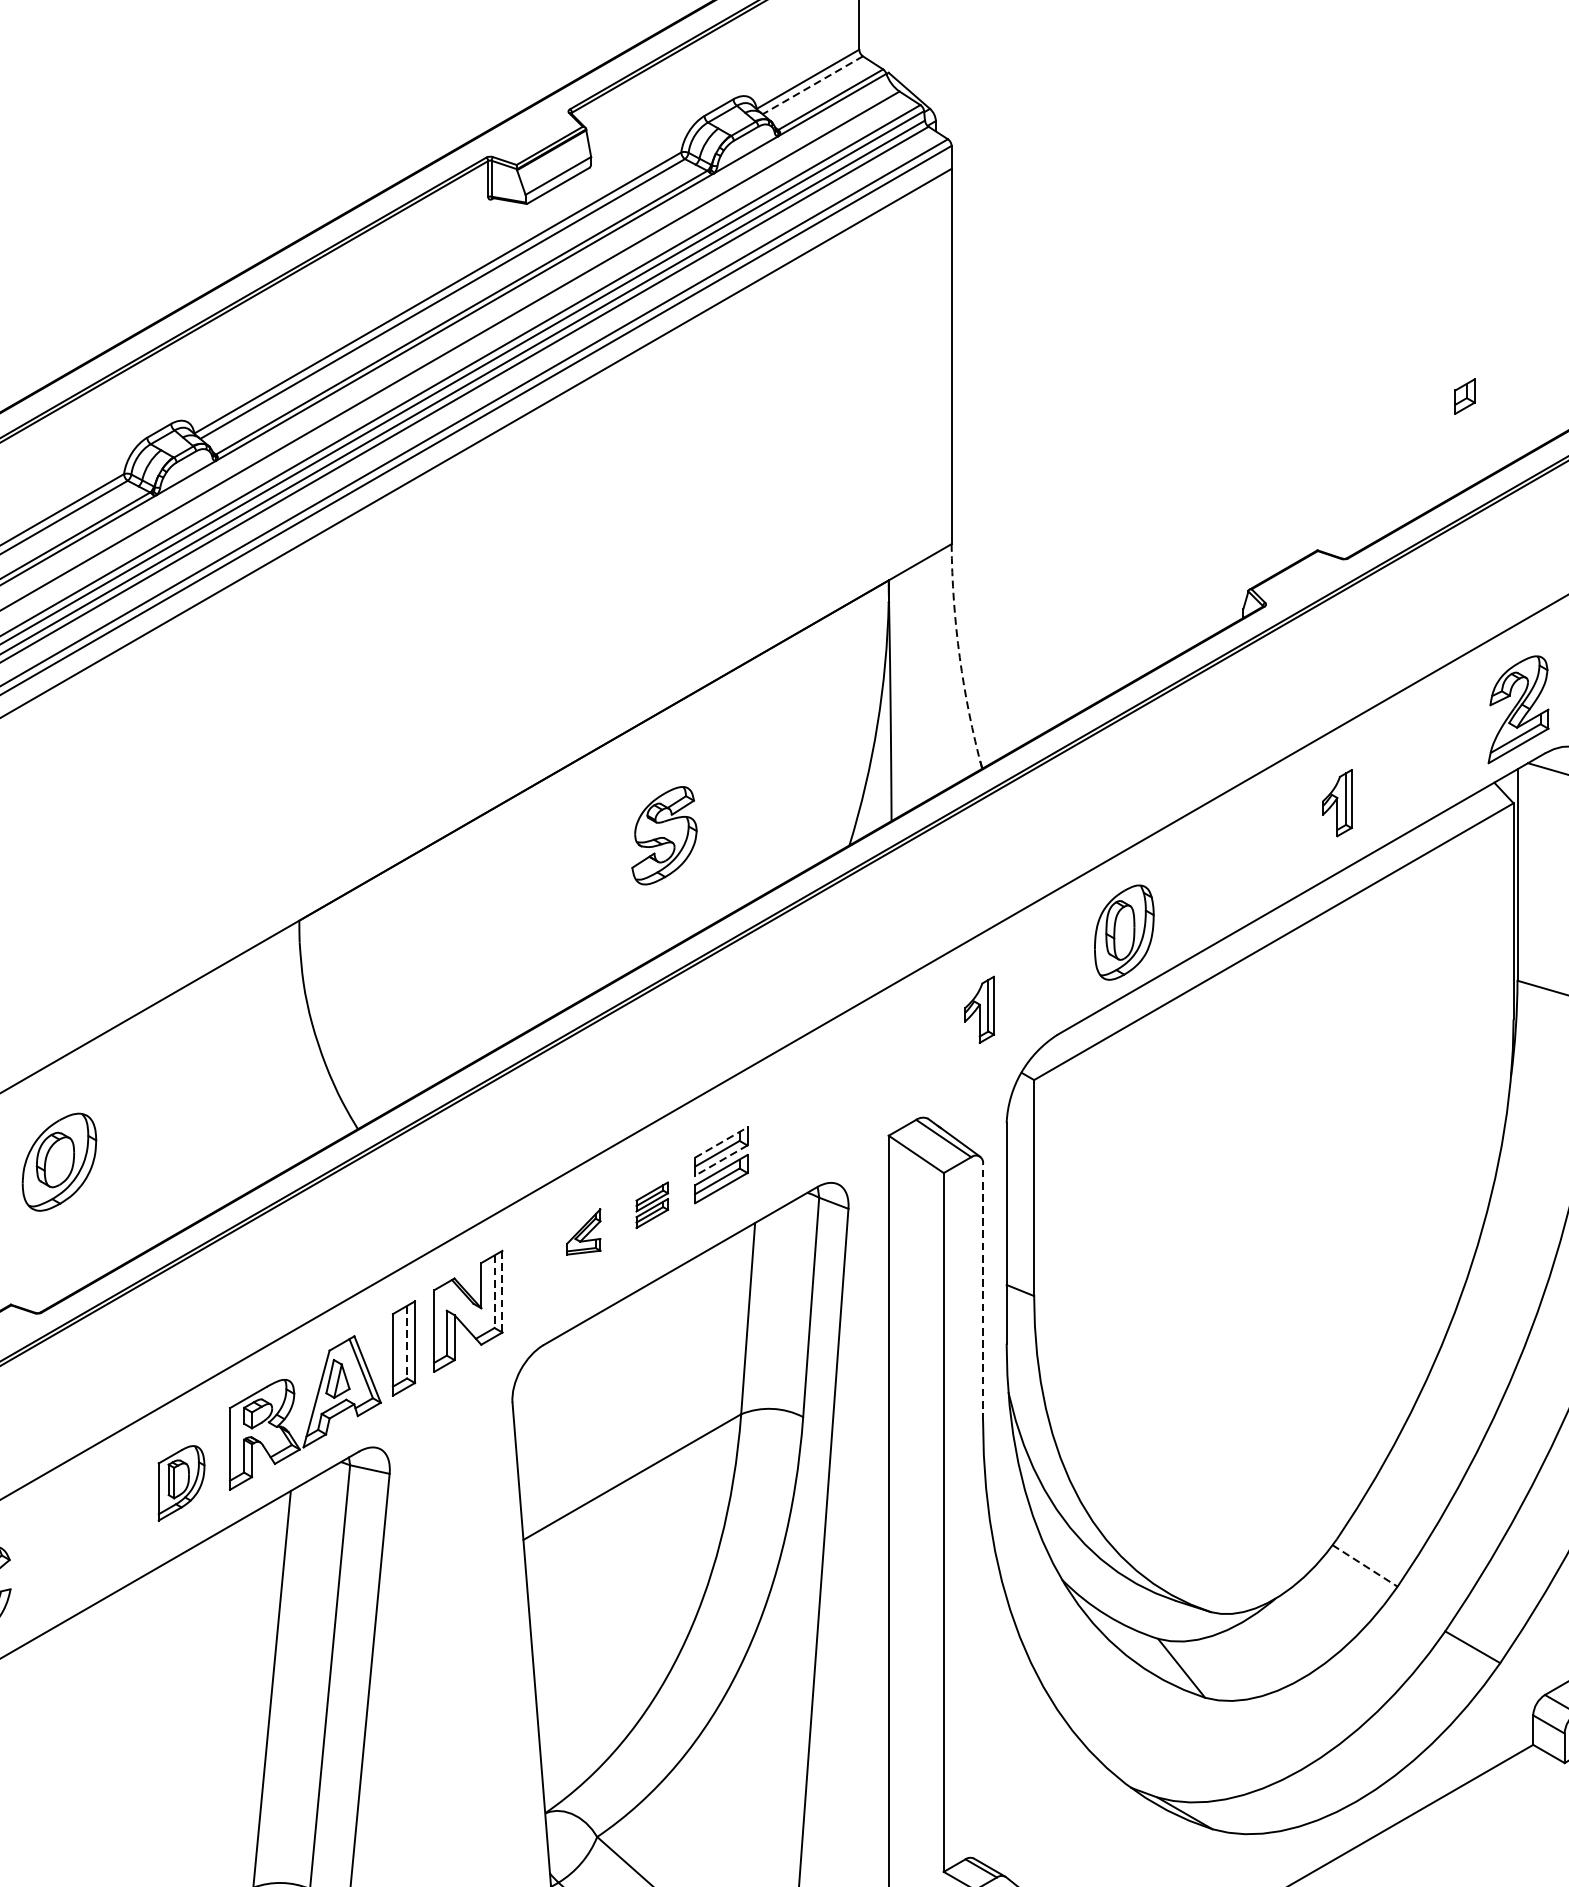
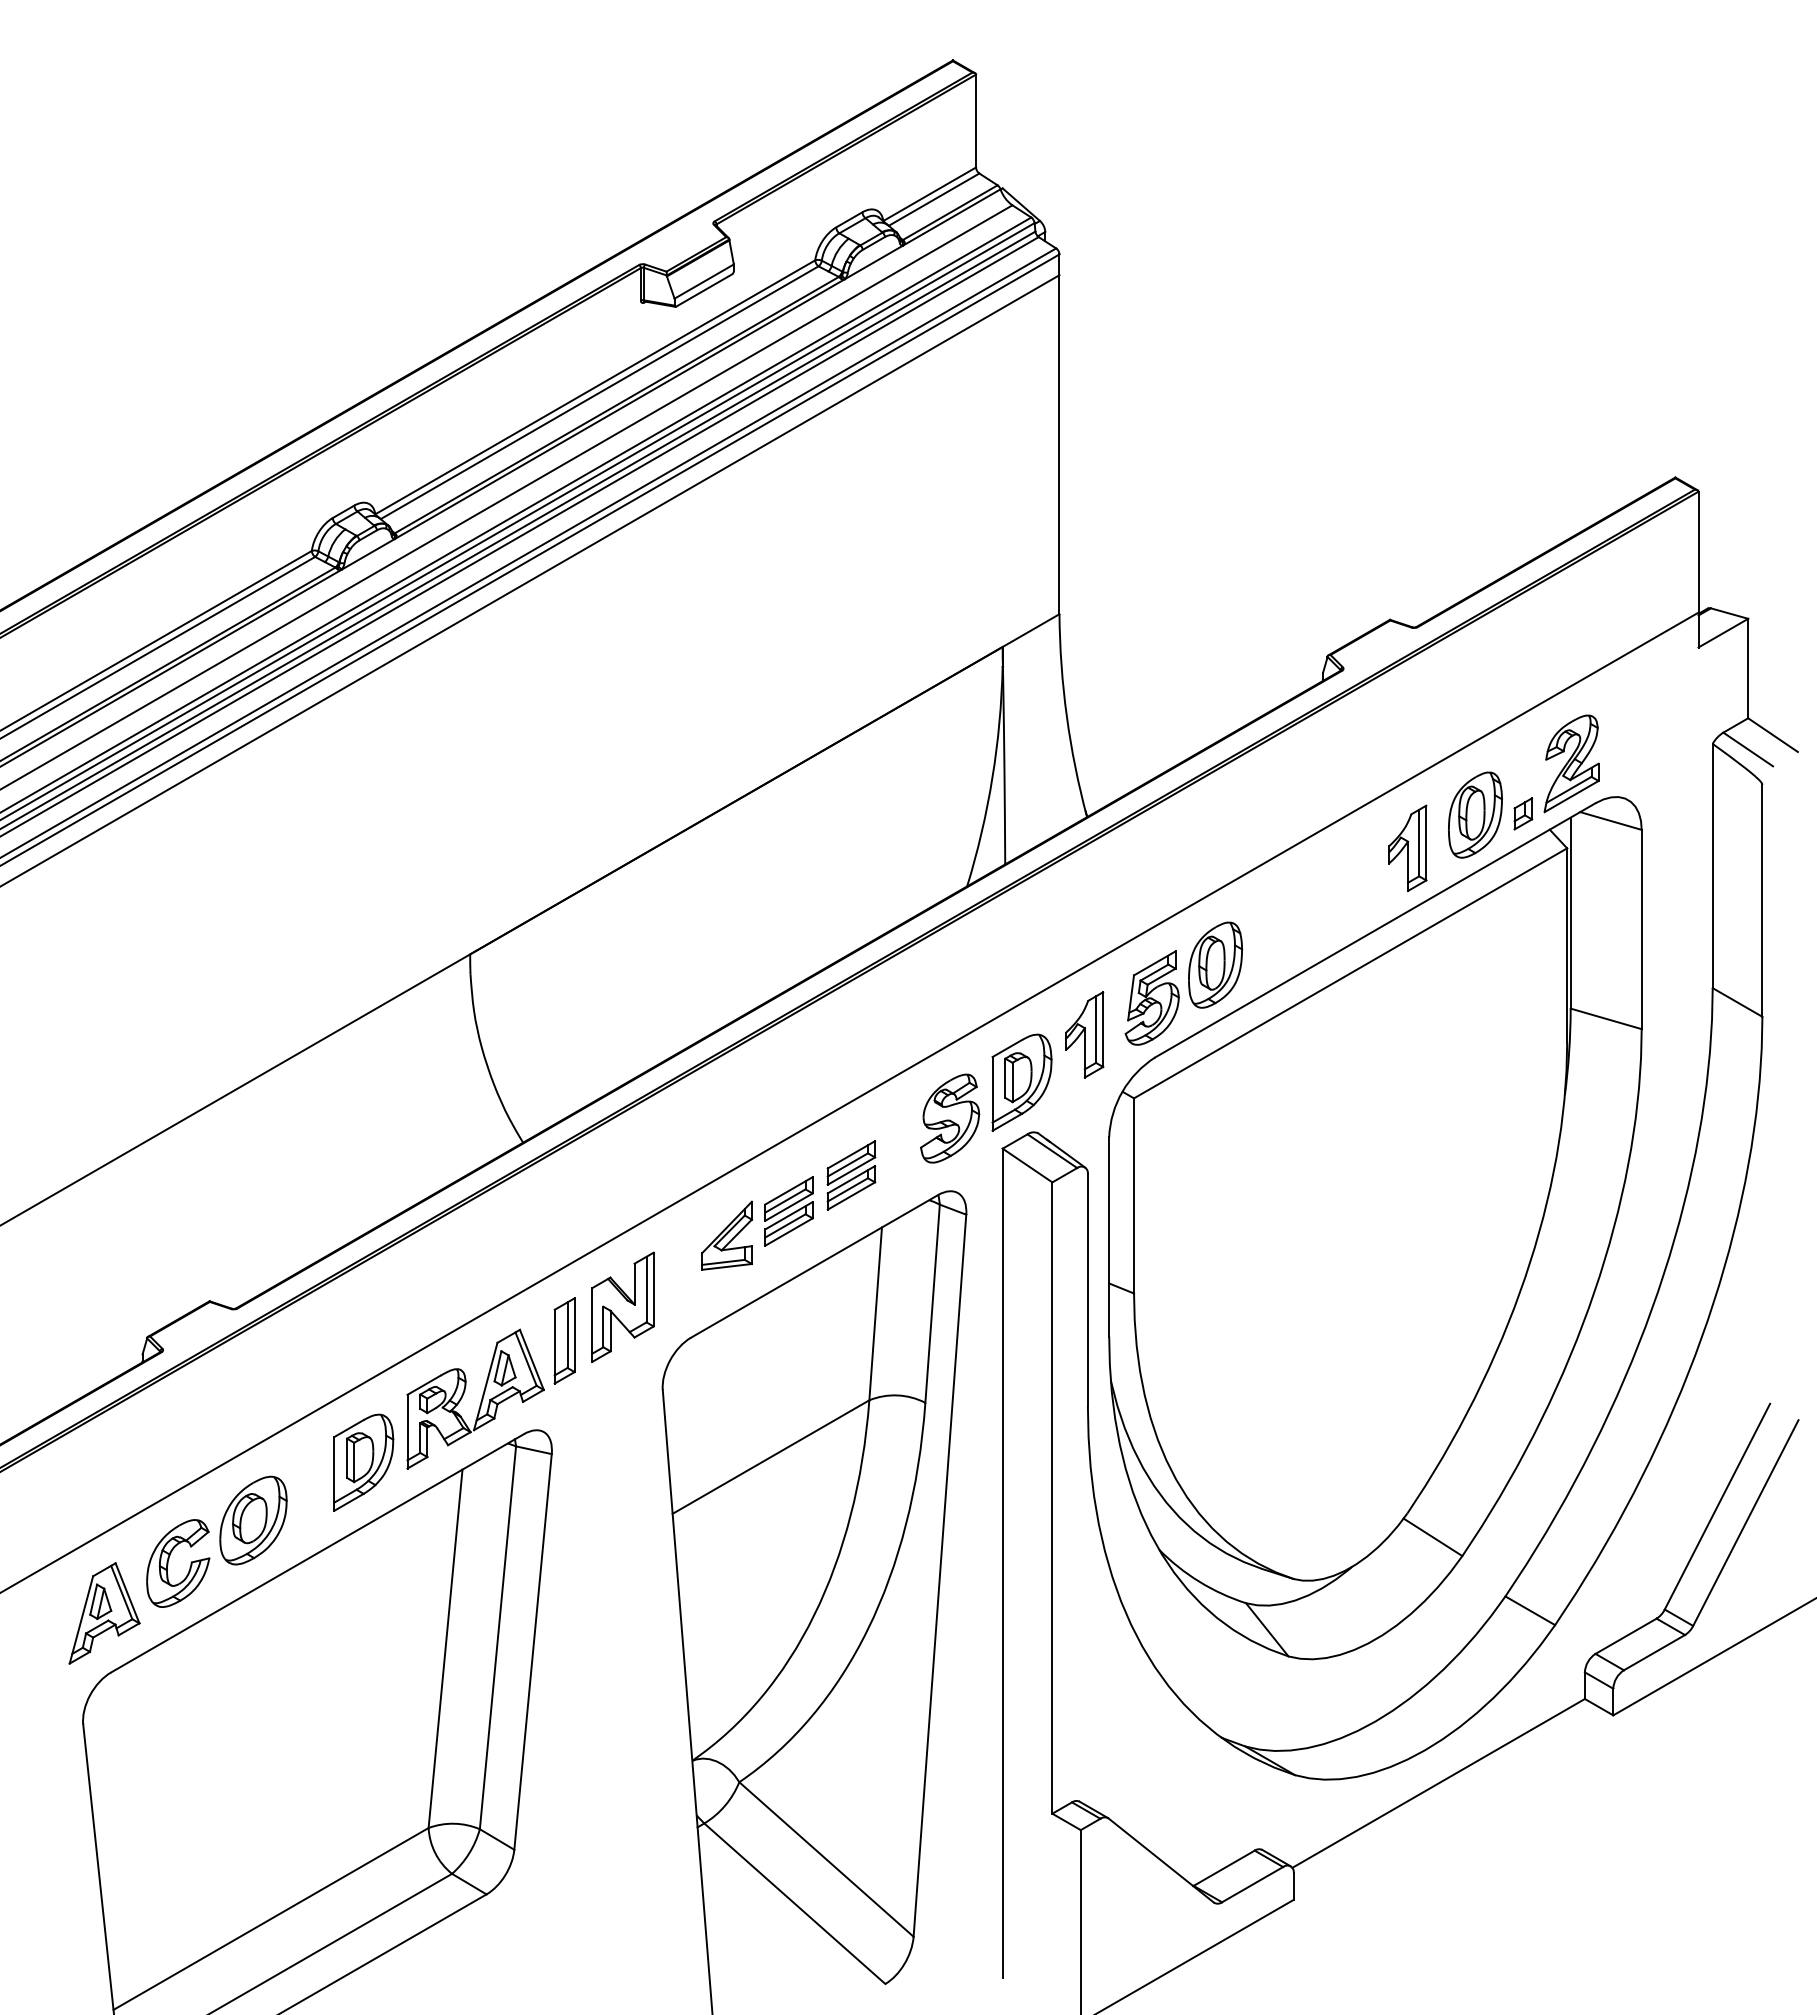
line: (812, 85) -> (933, 199), dashed -> solid
part: (1465, 396) -> (1523, 813), moved
arc: (959, 657) -> (1066, 716), dashed -> solid
part: (1412, 765) -> (1475, 814), added
part: (1336, 802) -> (1407, 847), size x1.43
part: (664, 835) -> (950, 1118), moved
part: (1053, 968) -> (1151, 997), added
part: (979, 1009) -> (1084, 1034), size x1.43
part: (909, 1062) -> (1021, 1082), added
line: (721, 1142) -> (851, 1154), dashed -> solid
line: (721, 1161) -> (851, 1171), dashed -> solid
part: (59, 1162) -> (253, 1520), moved
part: (651, 1205) -> (788, 1211), size x1.67
part: (584, 1231) -> (727, 1235), size x1.67
line: (494, 1291) -> (646, 1289), dashed -> solid
line: (502, 1291) -> (653, 1289), dashed -> solid
line: (982, 1291) -> (1087, 1289), dashed -> solid
line: (407, 1342) -> (567, 1335), dashed -> solid
part: (181, 1483) -> (363, 1462), size x1.43
line: (1364, 1566) -> (1432, 1537), dashed -> solid

